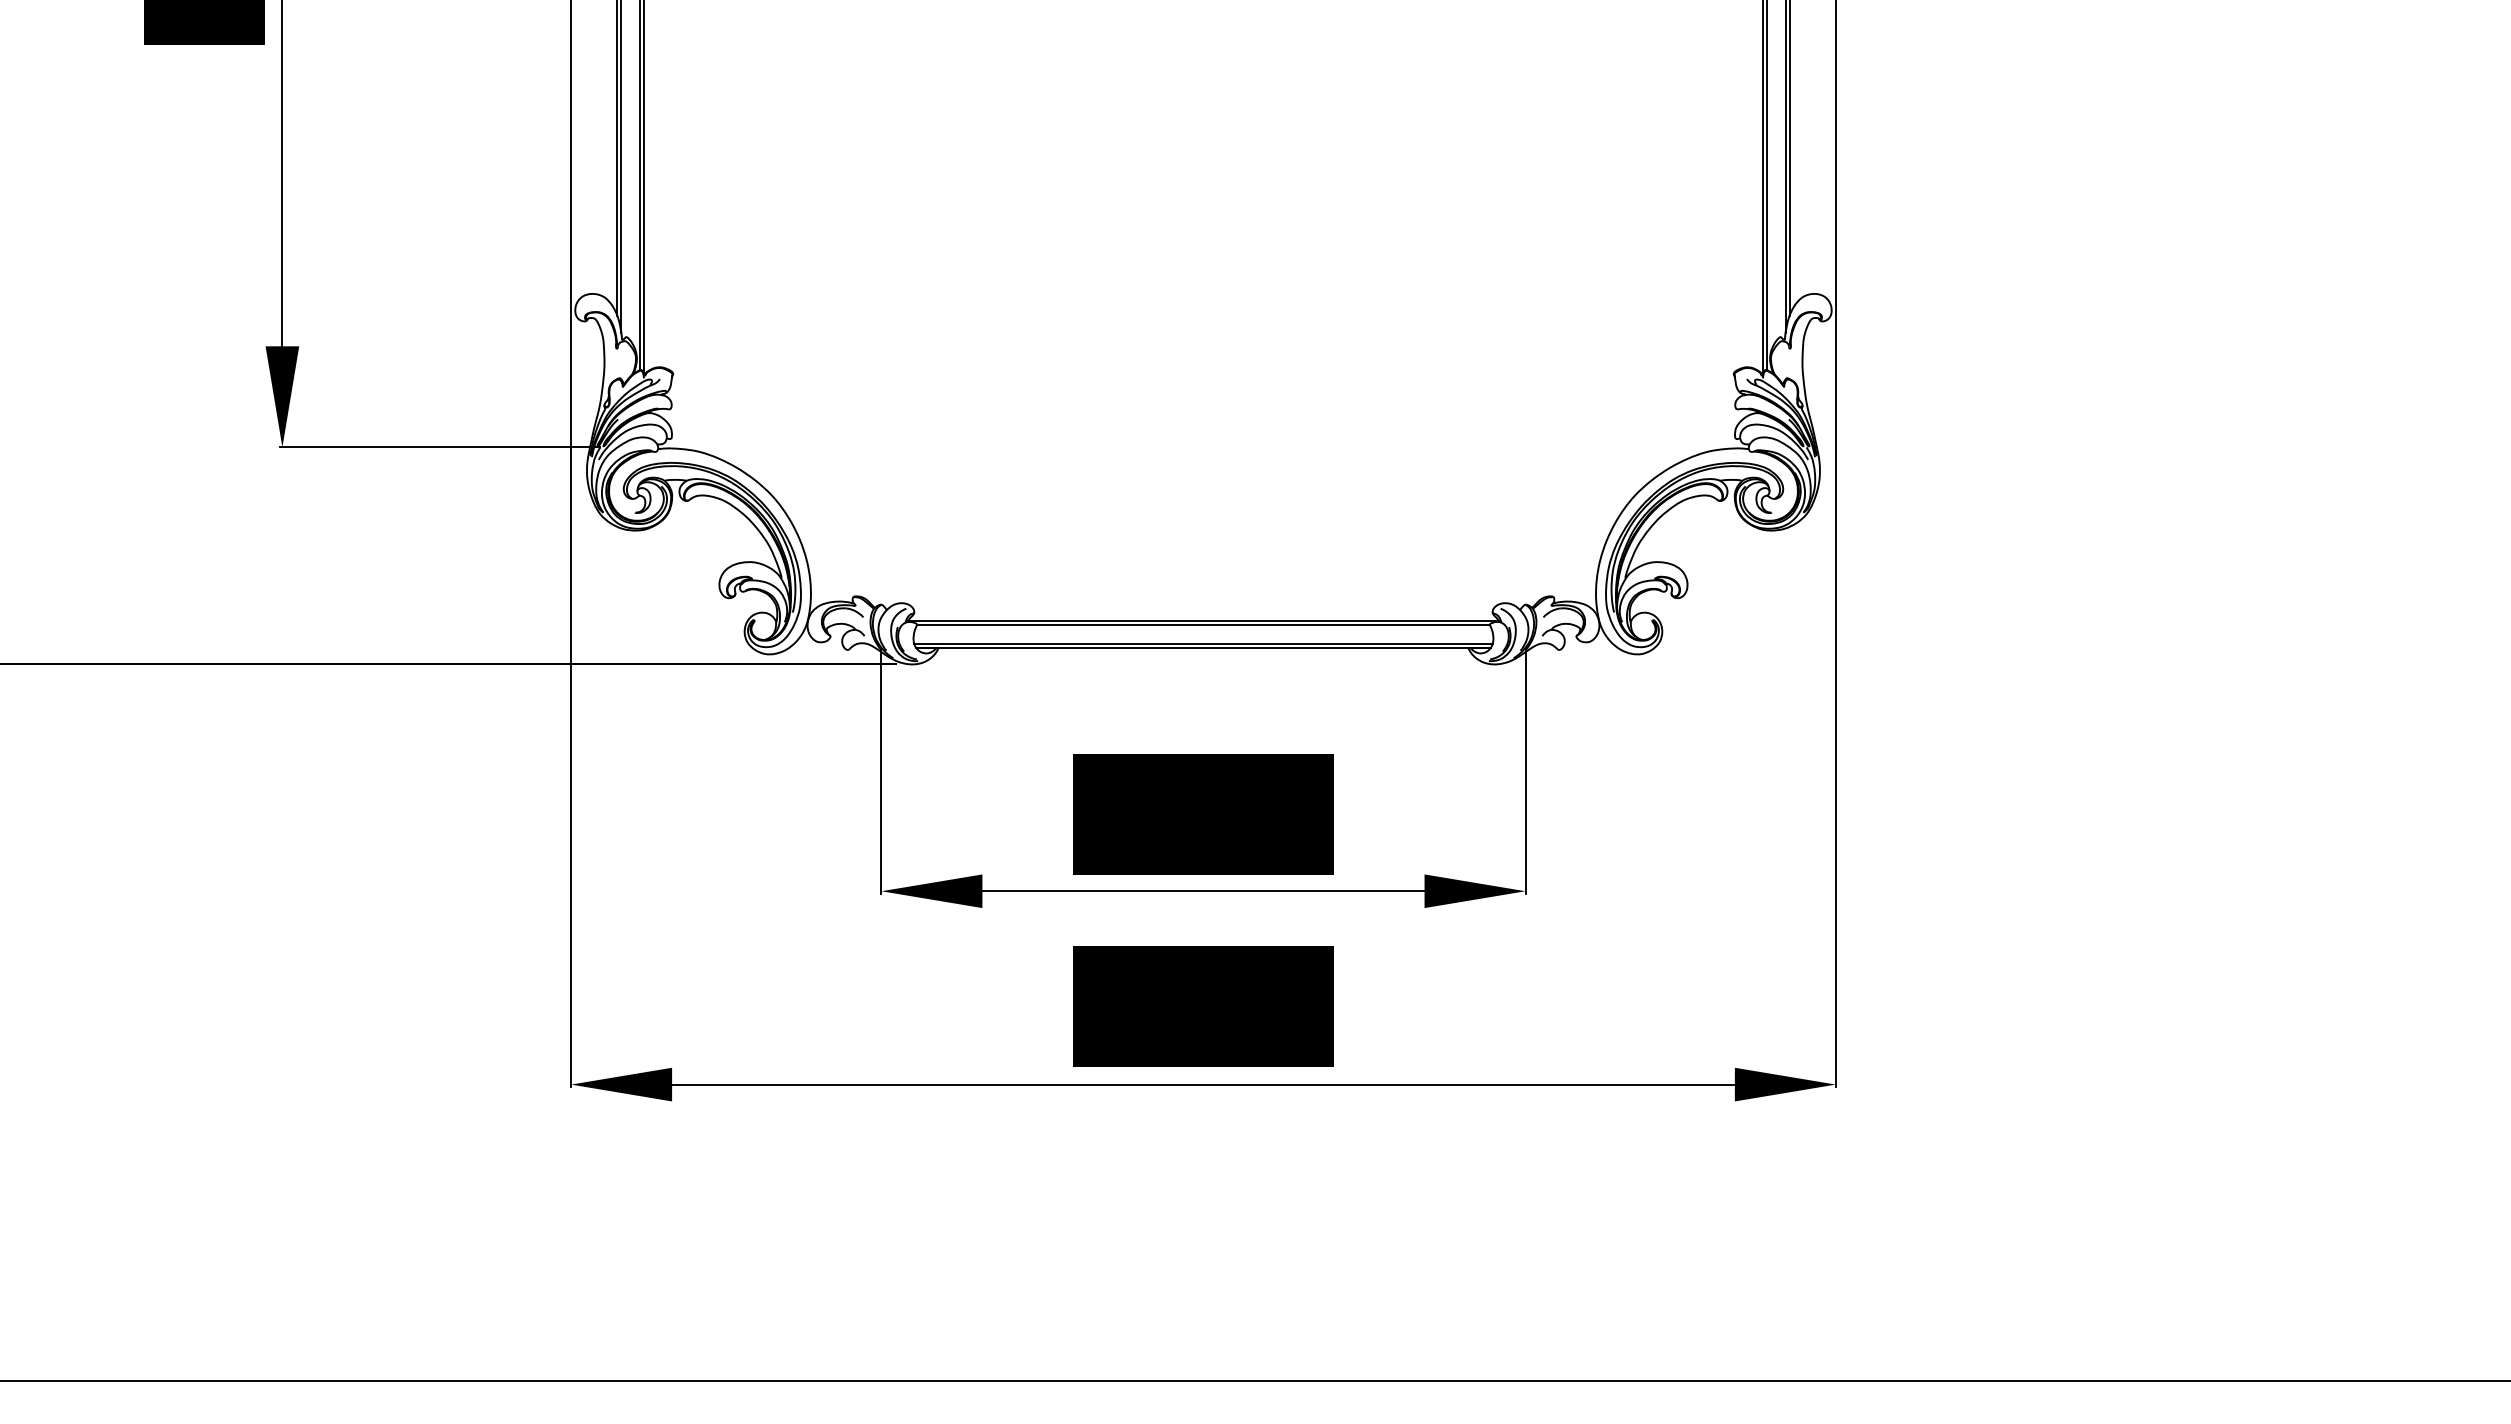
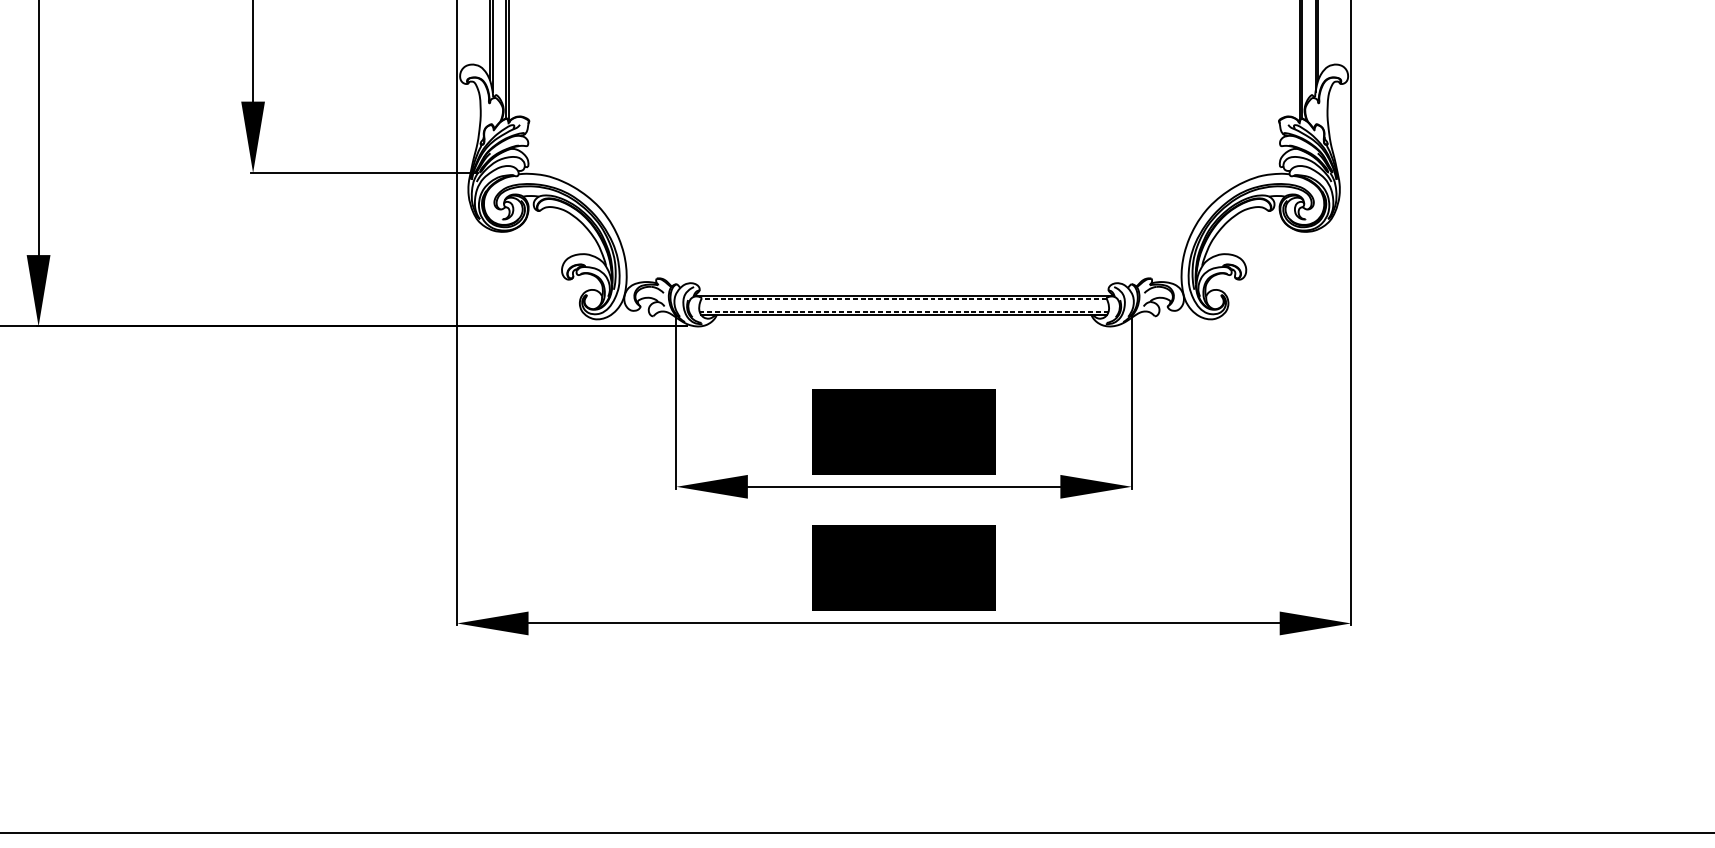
line: (1202, 625) -> (903, 298), solid -> dashed
line: (1203, 643) -> (904, 311), solid -> dashed

